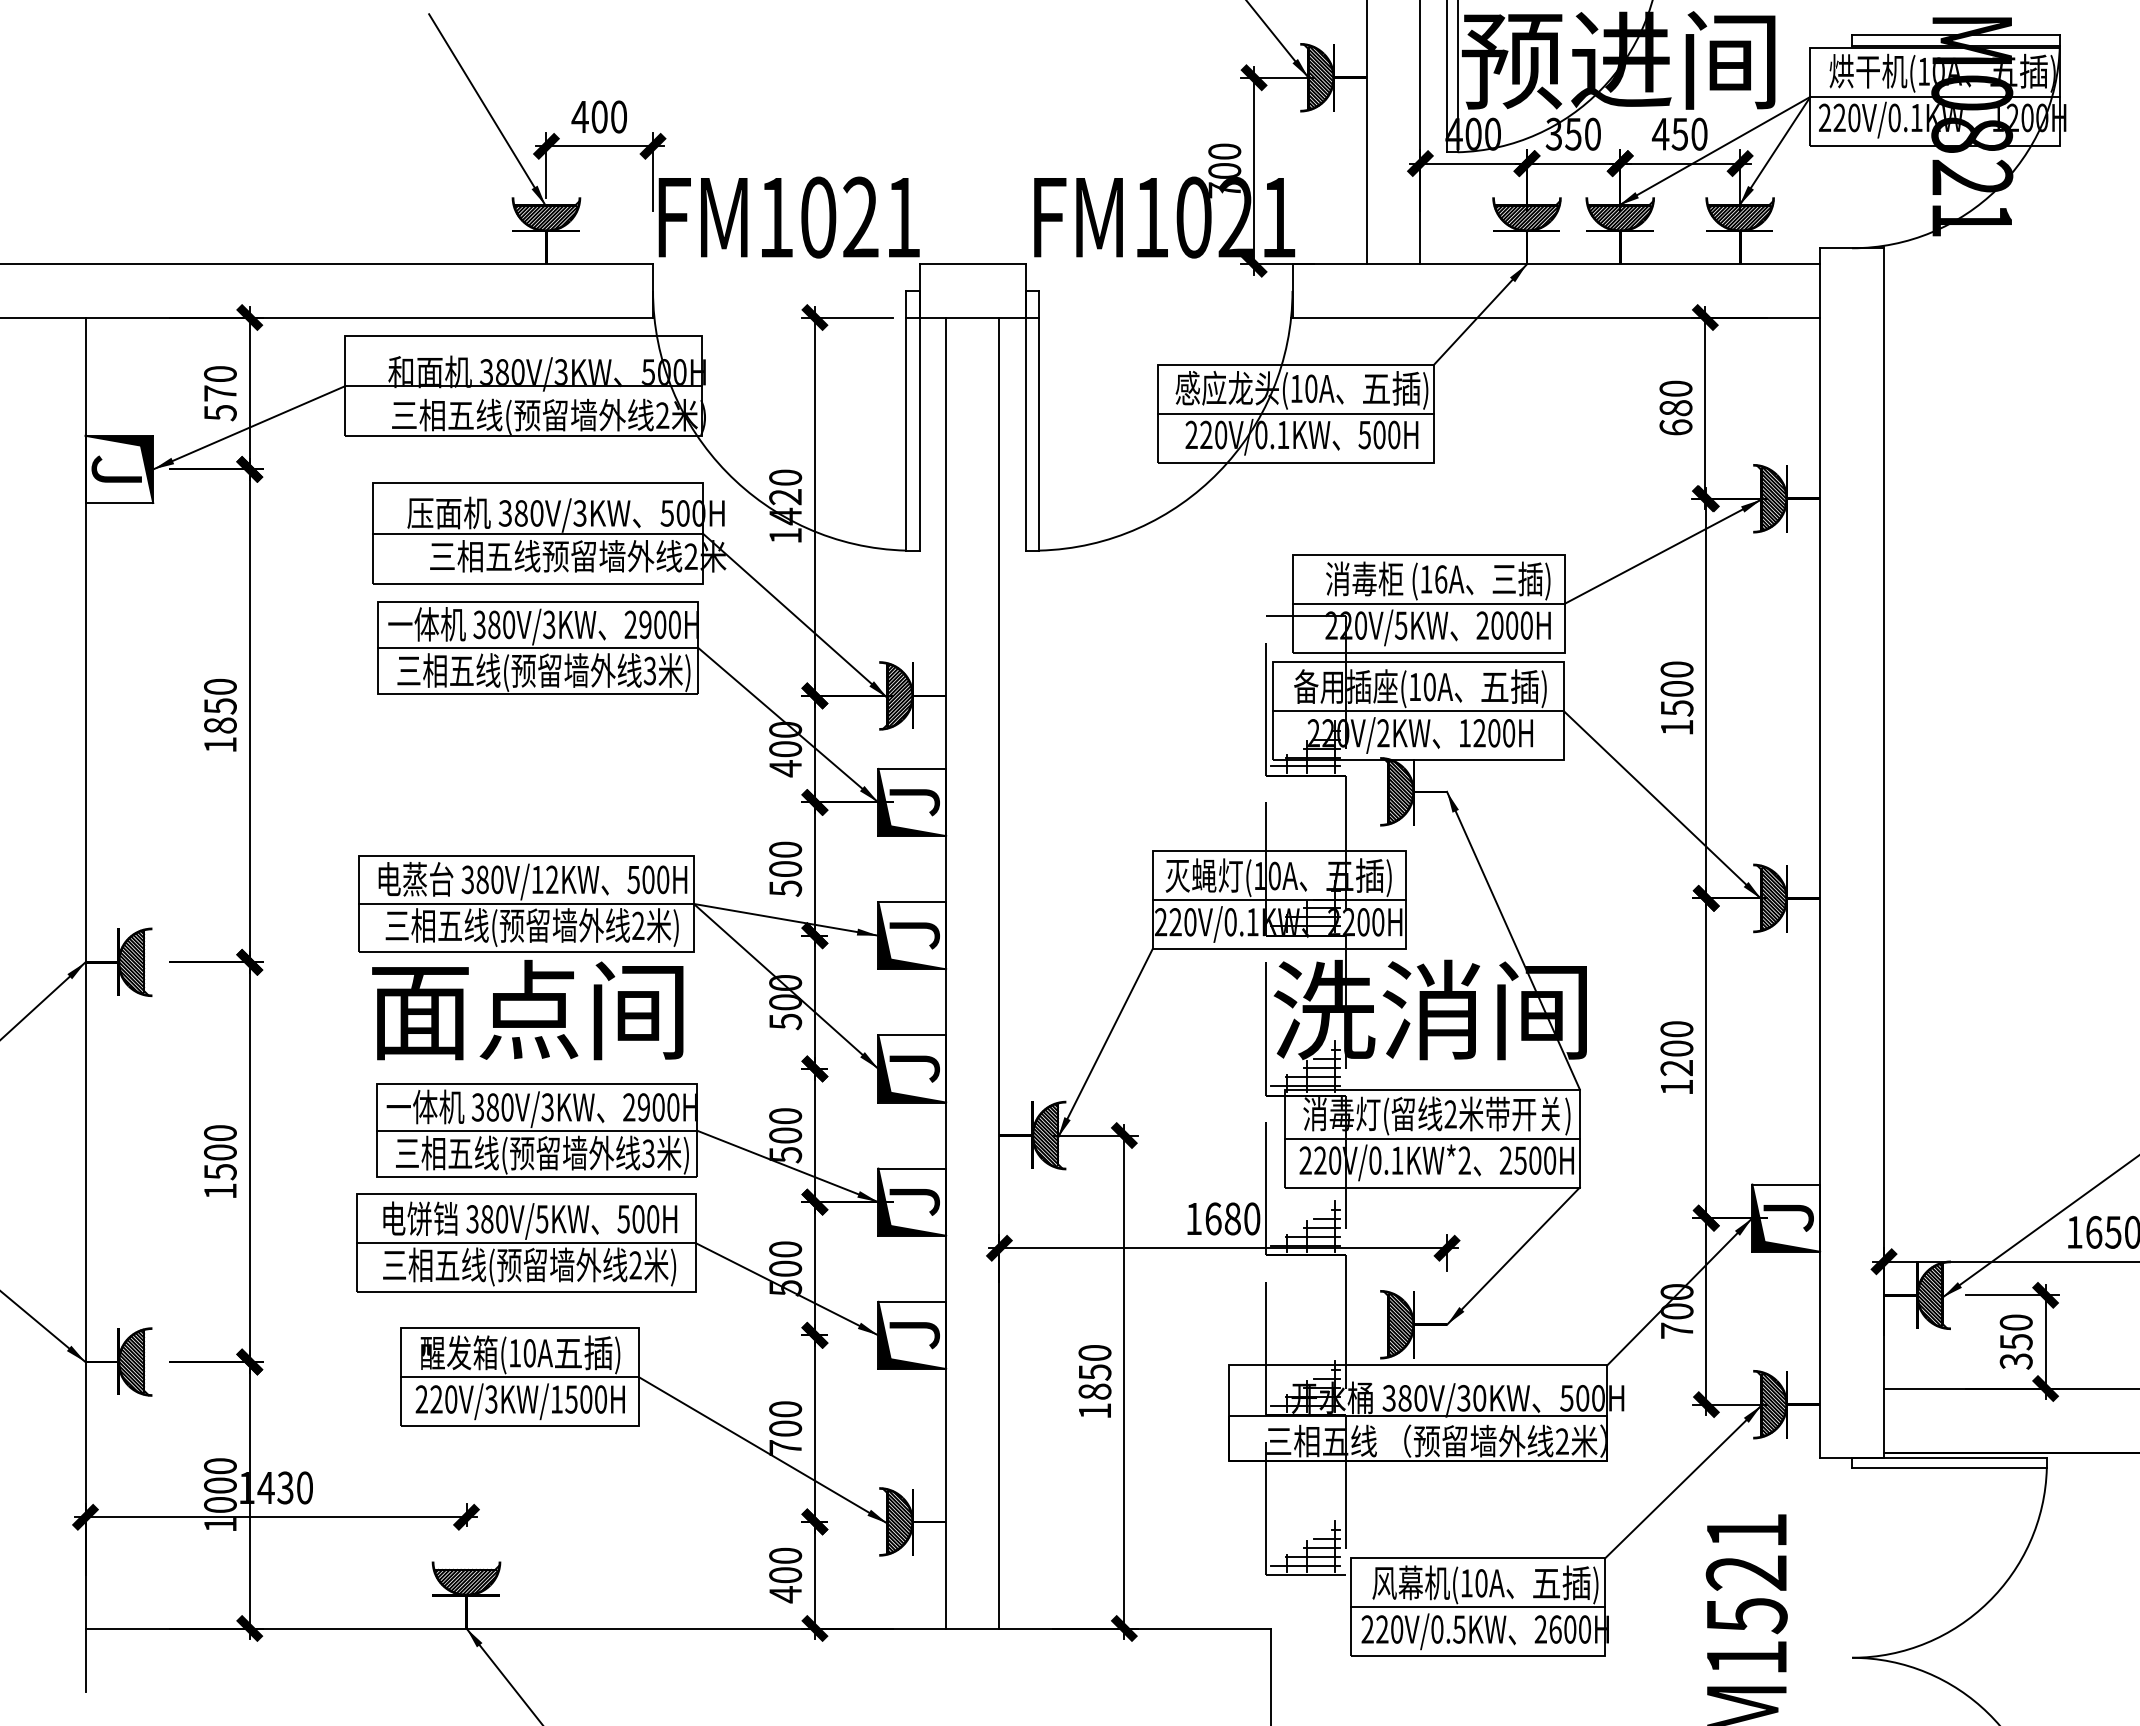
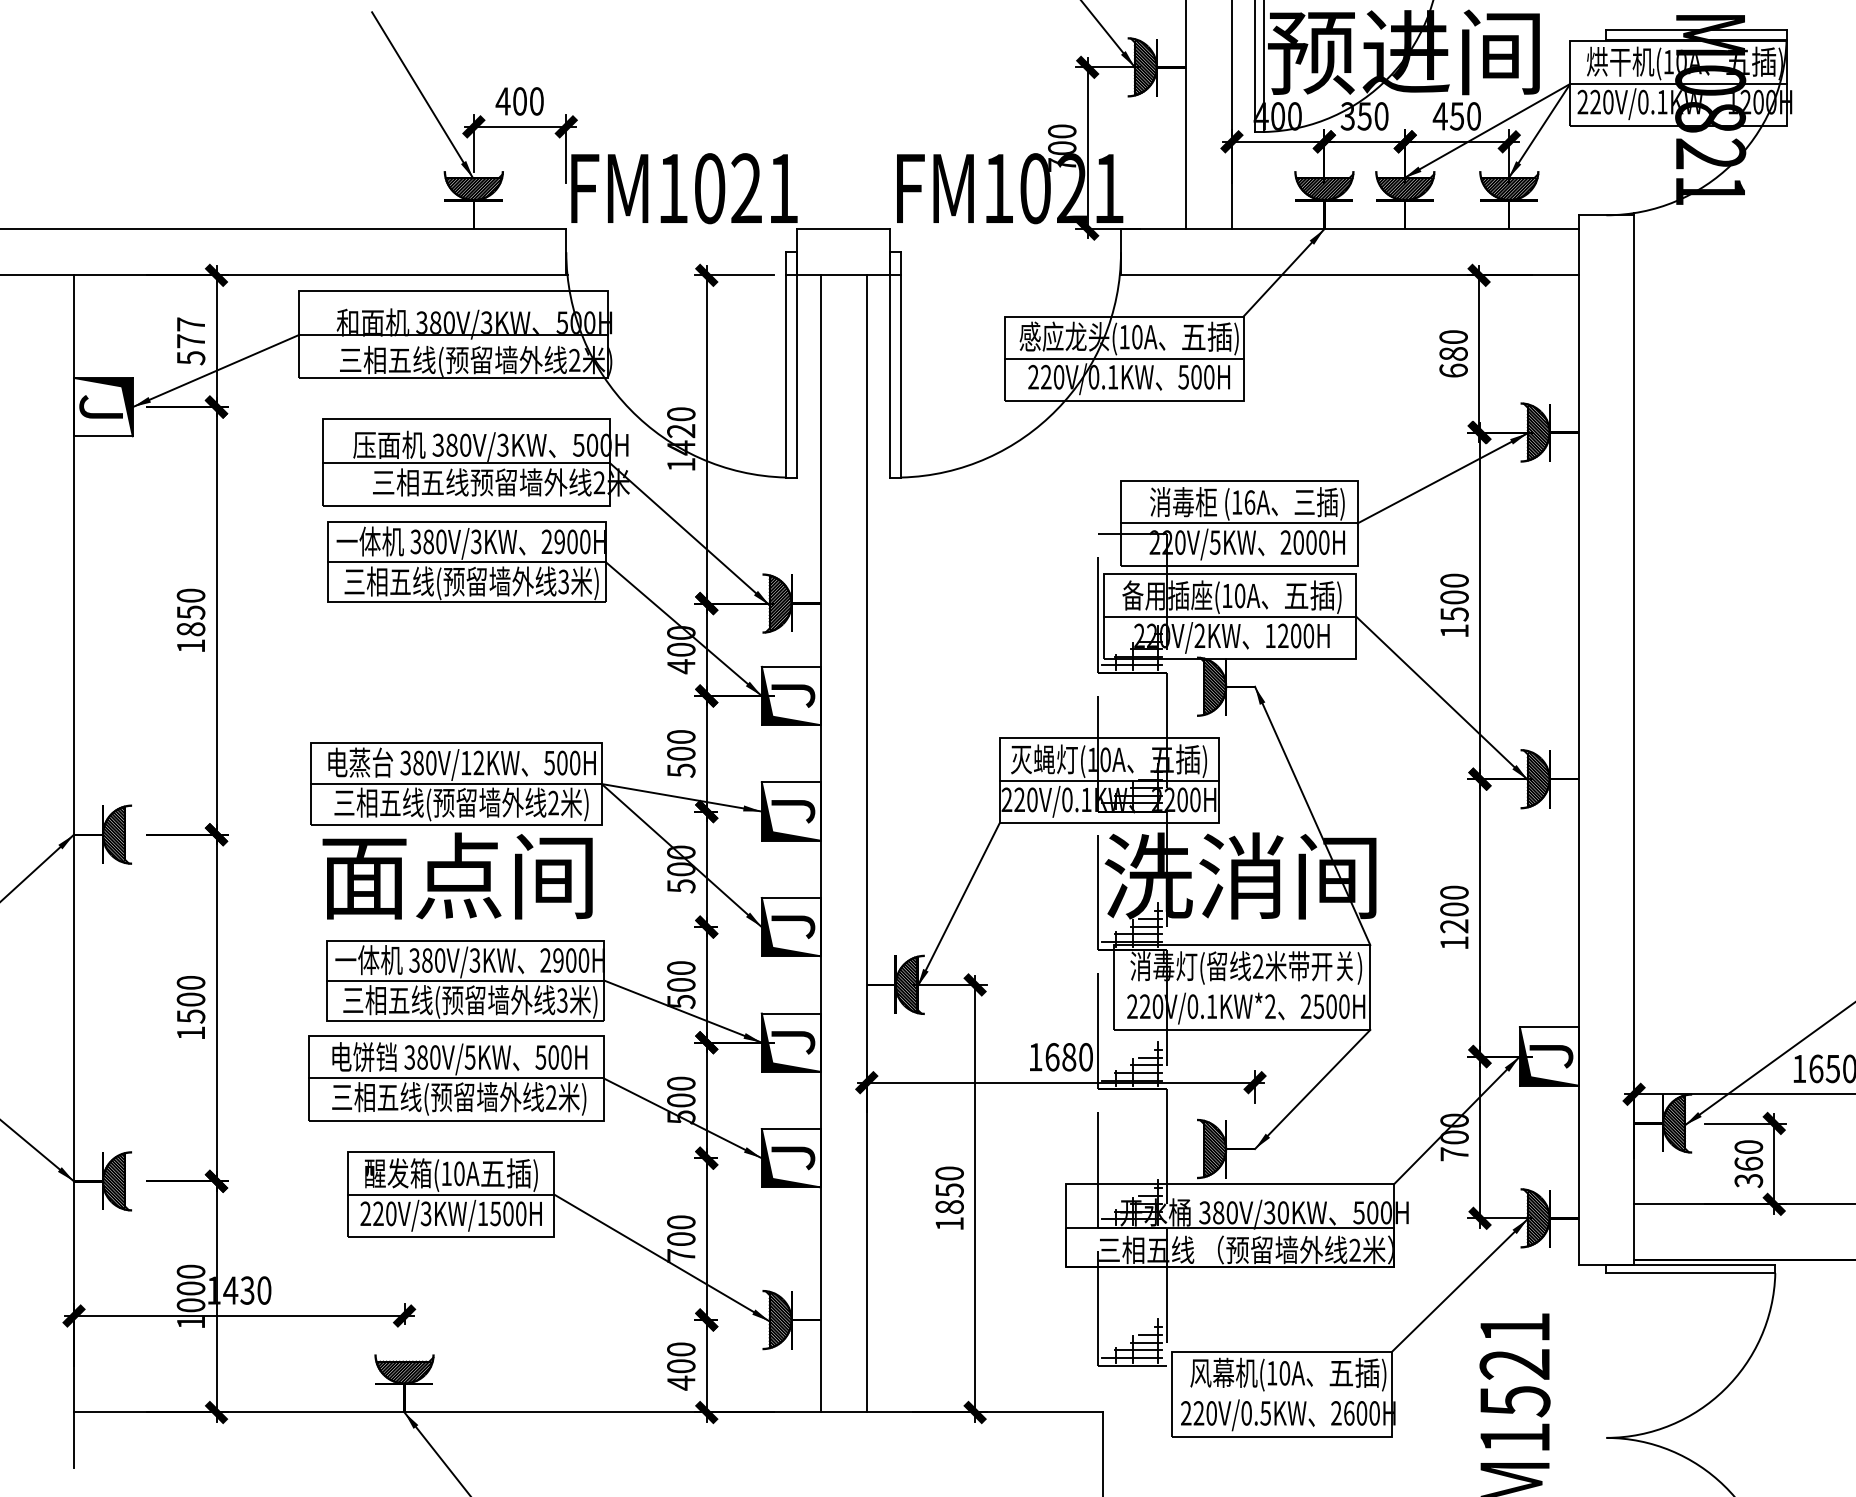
text: (220, 374) -> (191, 324), 570 -> 577
line: (1431, 1138) -> (1241, 987), removed
text: (2015, 1341) -> (1748, 1163), 350 -> 360
line: (1478, 1607) -> (1282, 1394), removed

